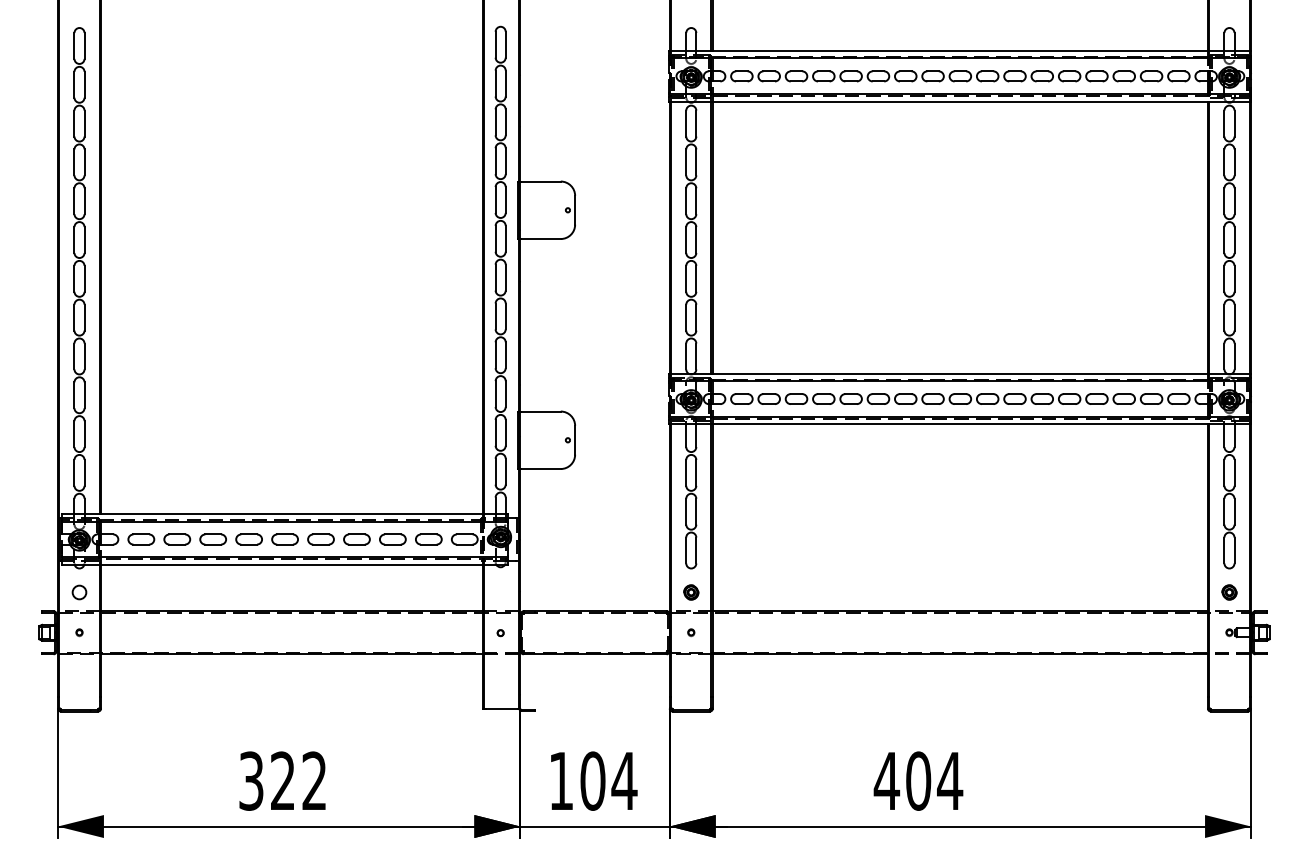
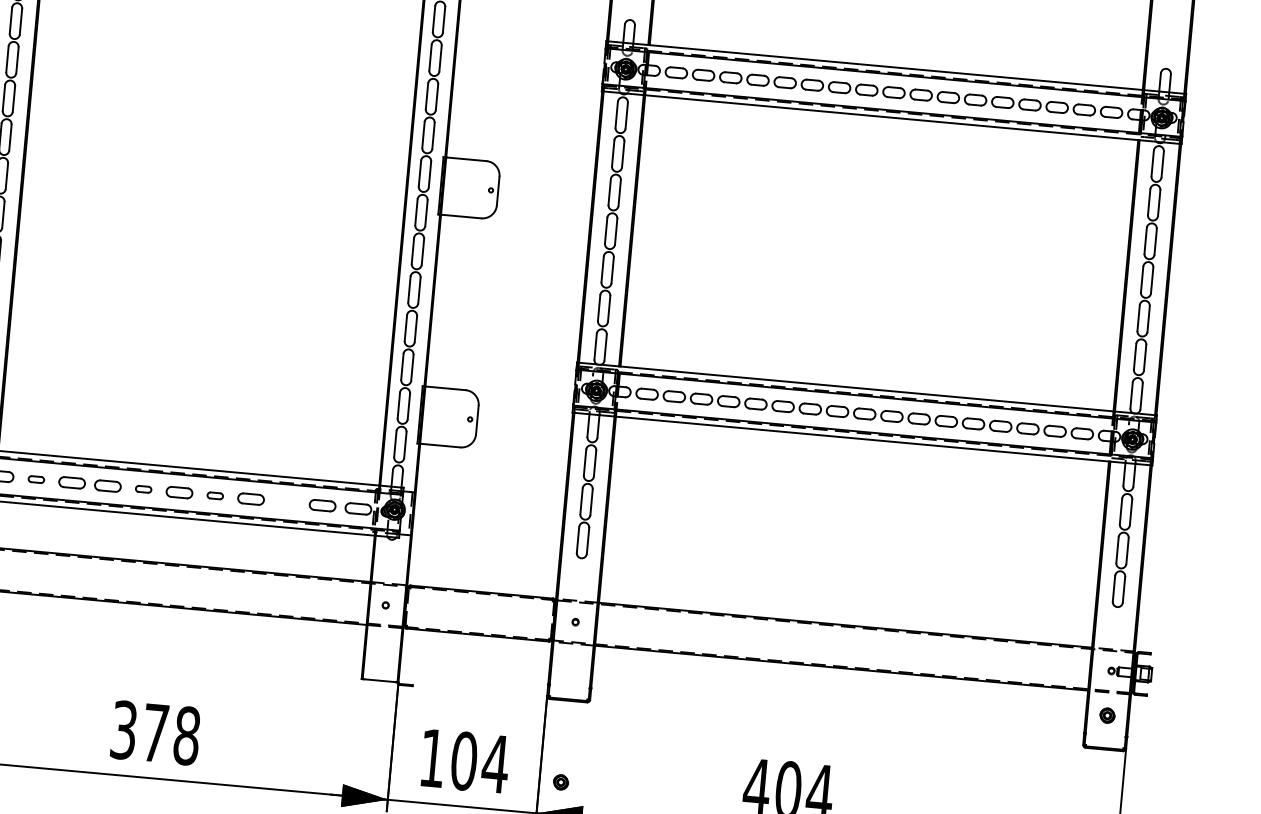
part: (141, 539) -> (36, 479), size x0.6
part: (248, 539) -> (143, 489), size x0.6
part: (320, 539) -> (214, 495), size x0.6
part: (392, 539) -> (286, 502), removed
part: (691, 592) -> (561, 782), moved
part: (1229, 592) -> (1107, 715), moved
text: (299, 780) -> (172, 733), 322 -> 378

